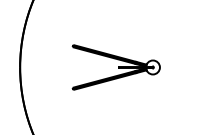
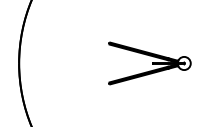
part: (115, 67) -> (149, 63), moved

